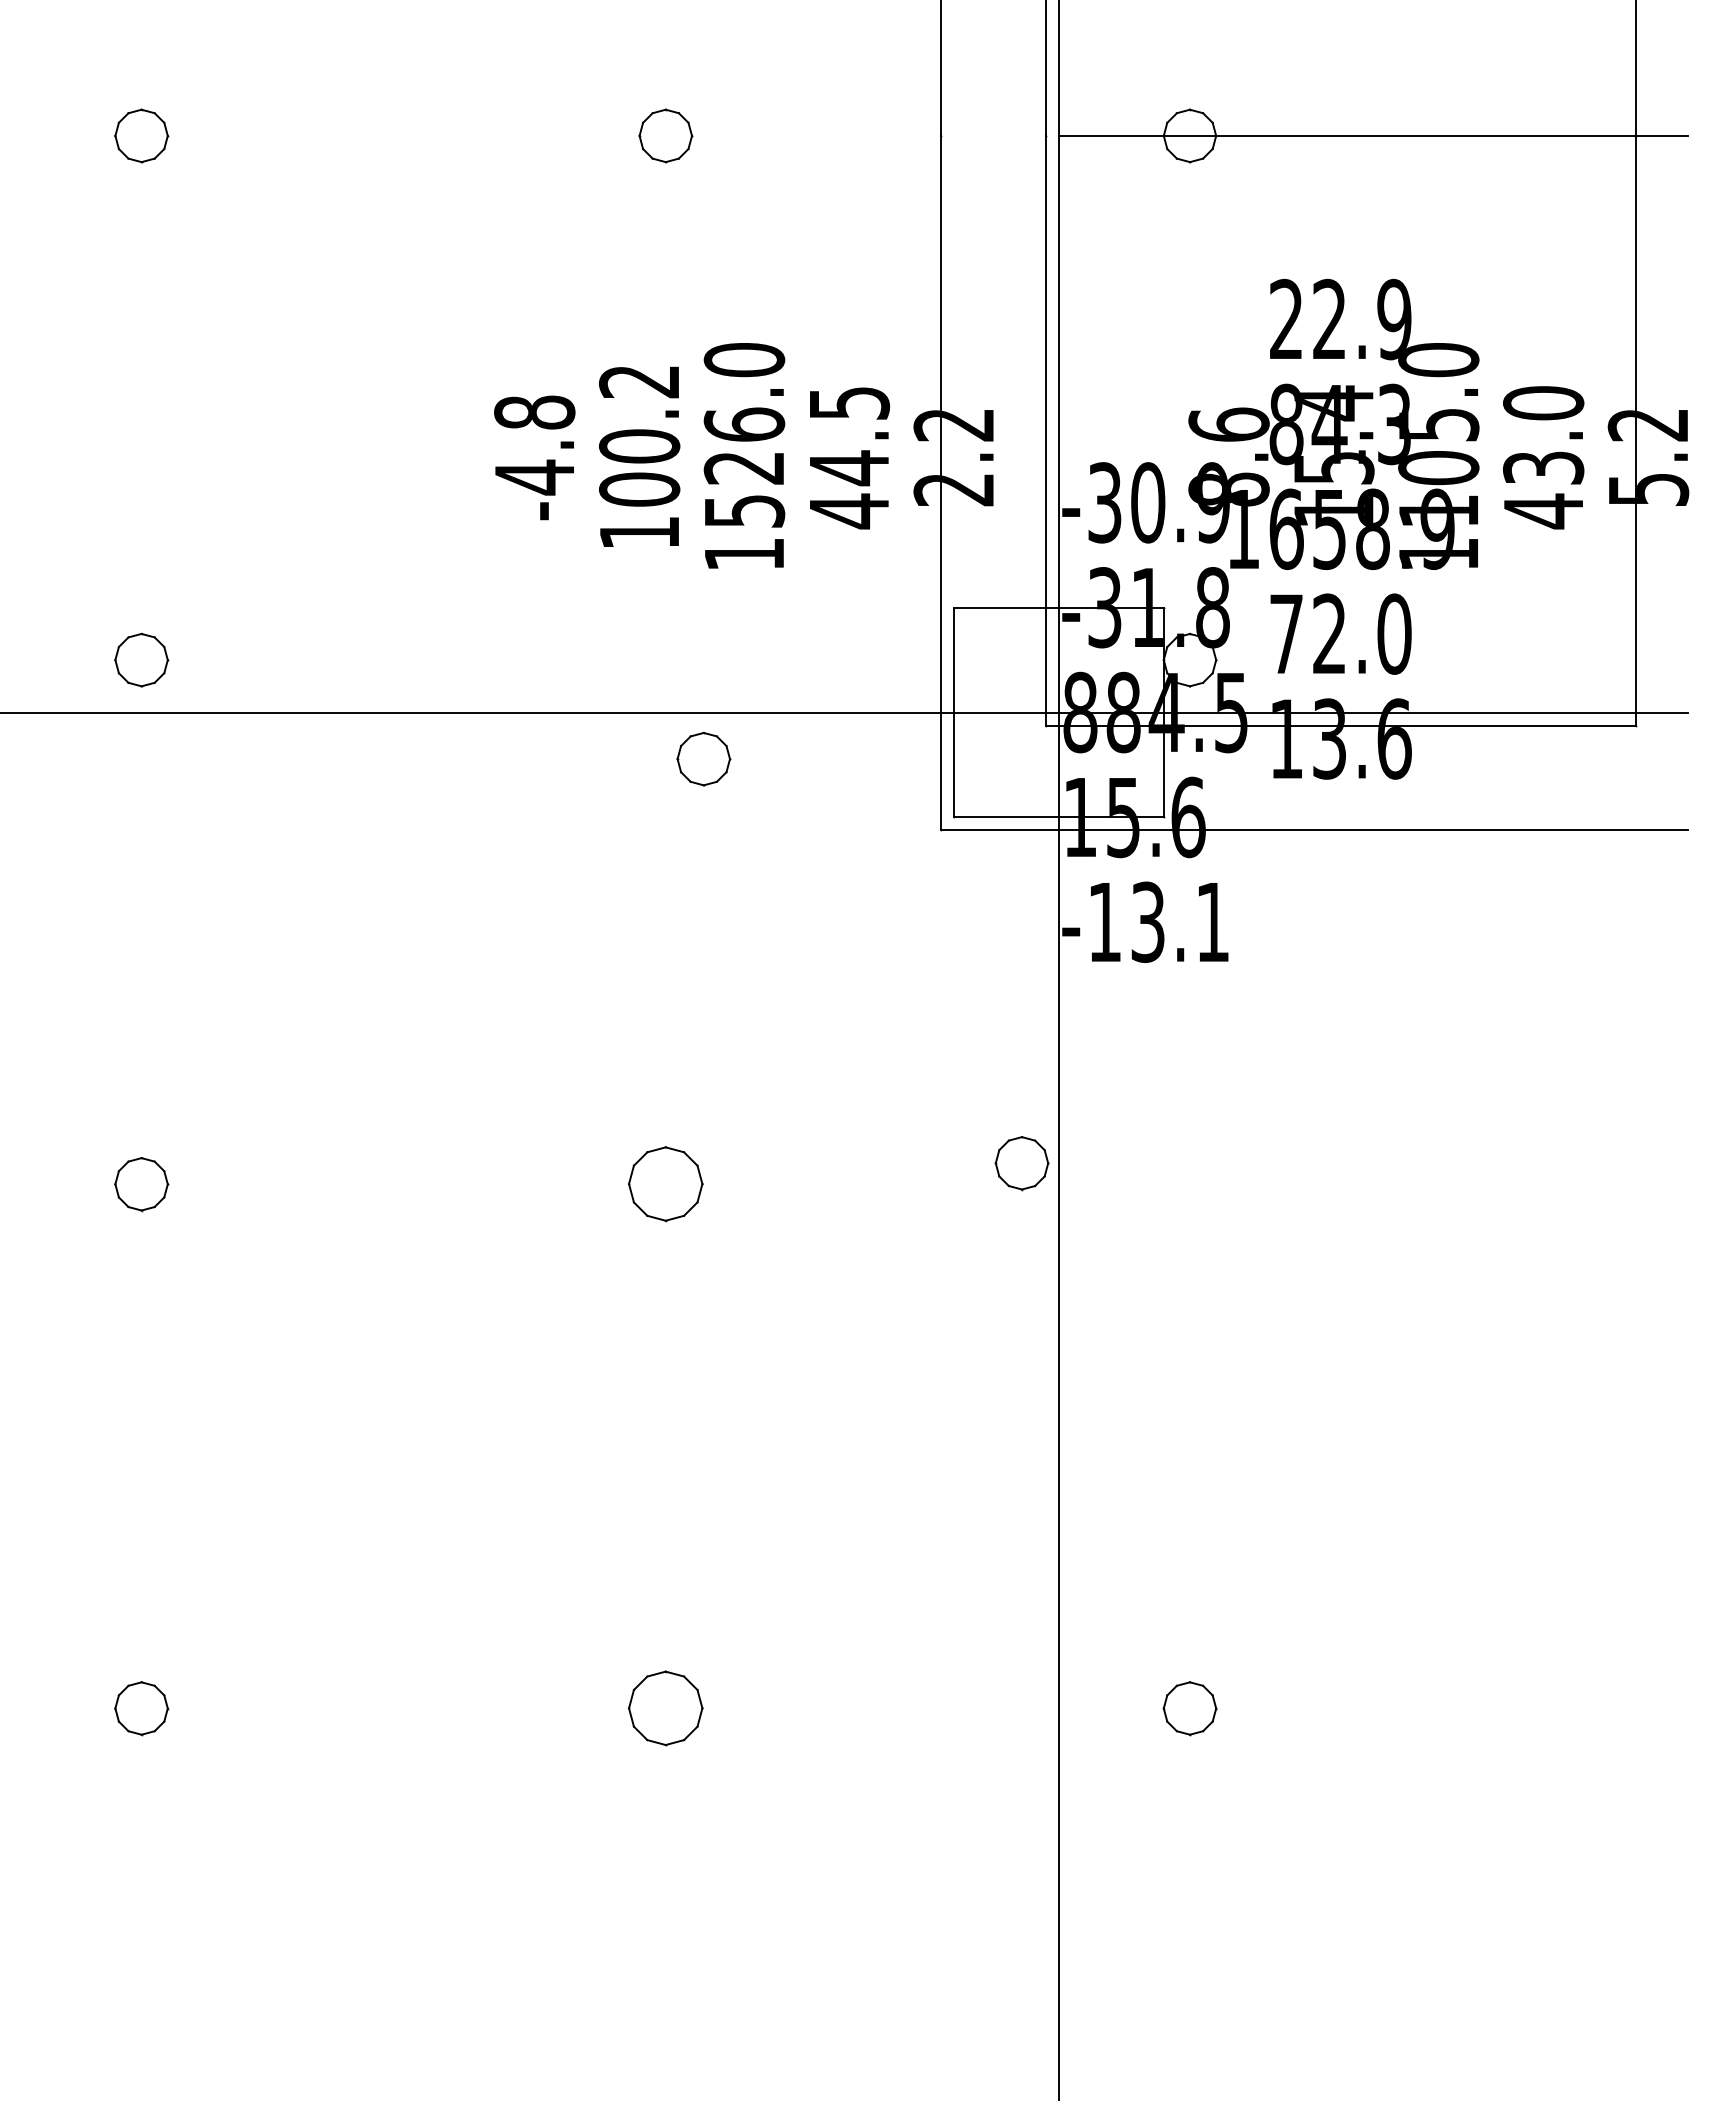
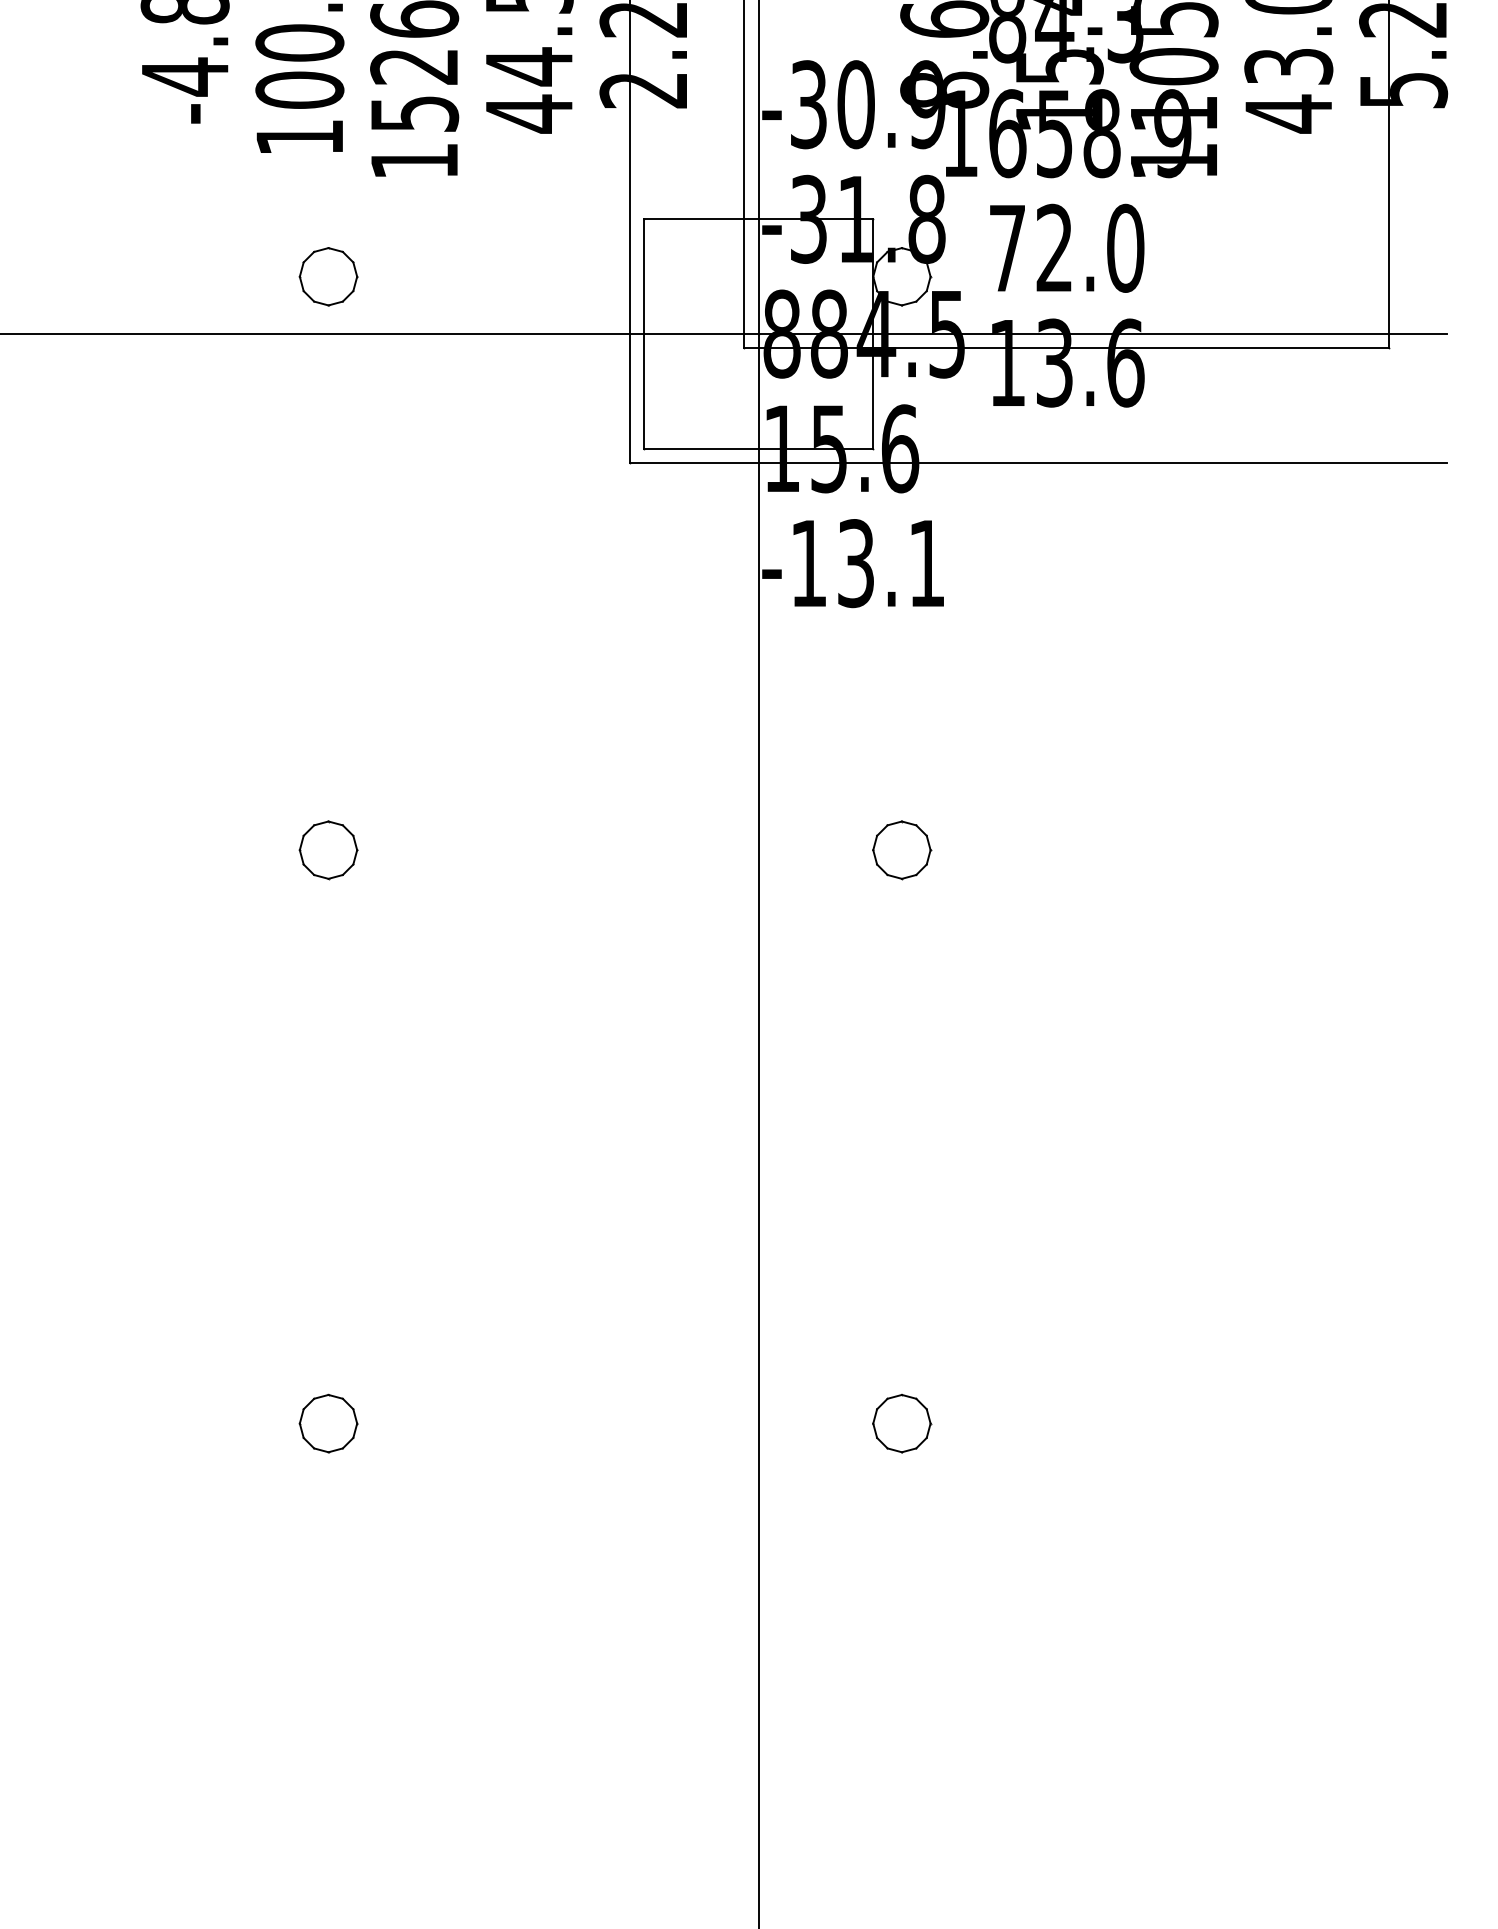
part: (703, 758) -> (328, 276), moved
part: (1021, 1163) -> (901, 850), moved
part: (665, 1184) -> (328, 850), size x0.71
part: (665, 1708) -> (328, 1423), size x0.71

